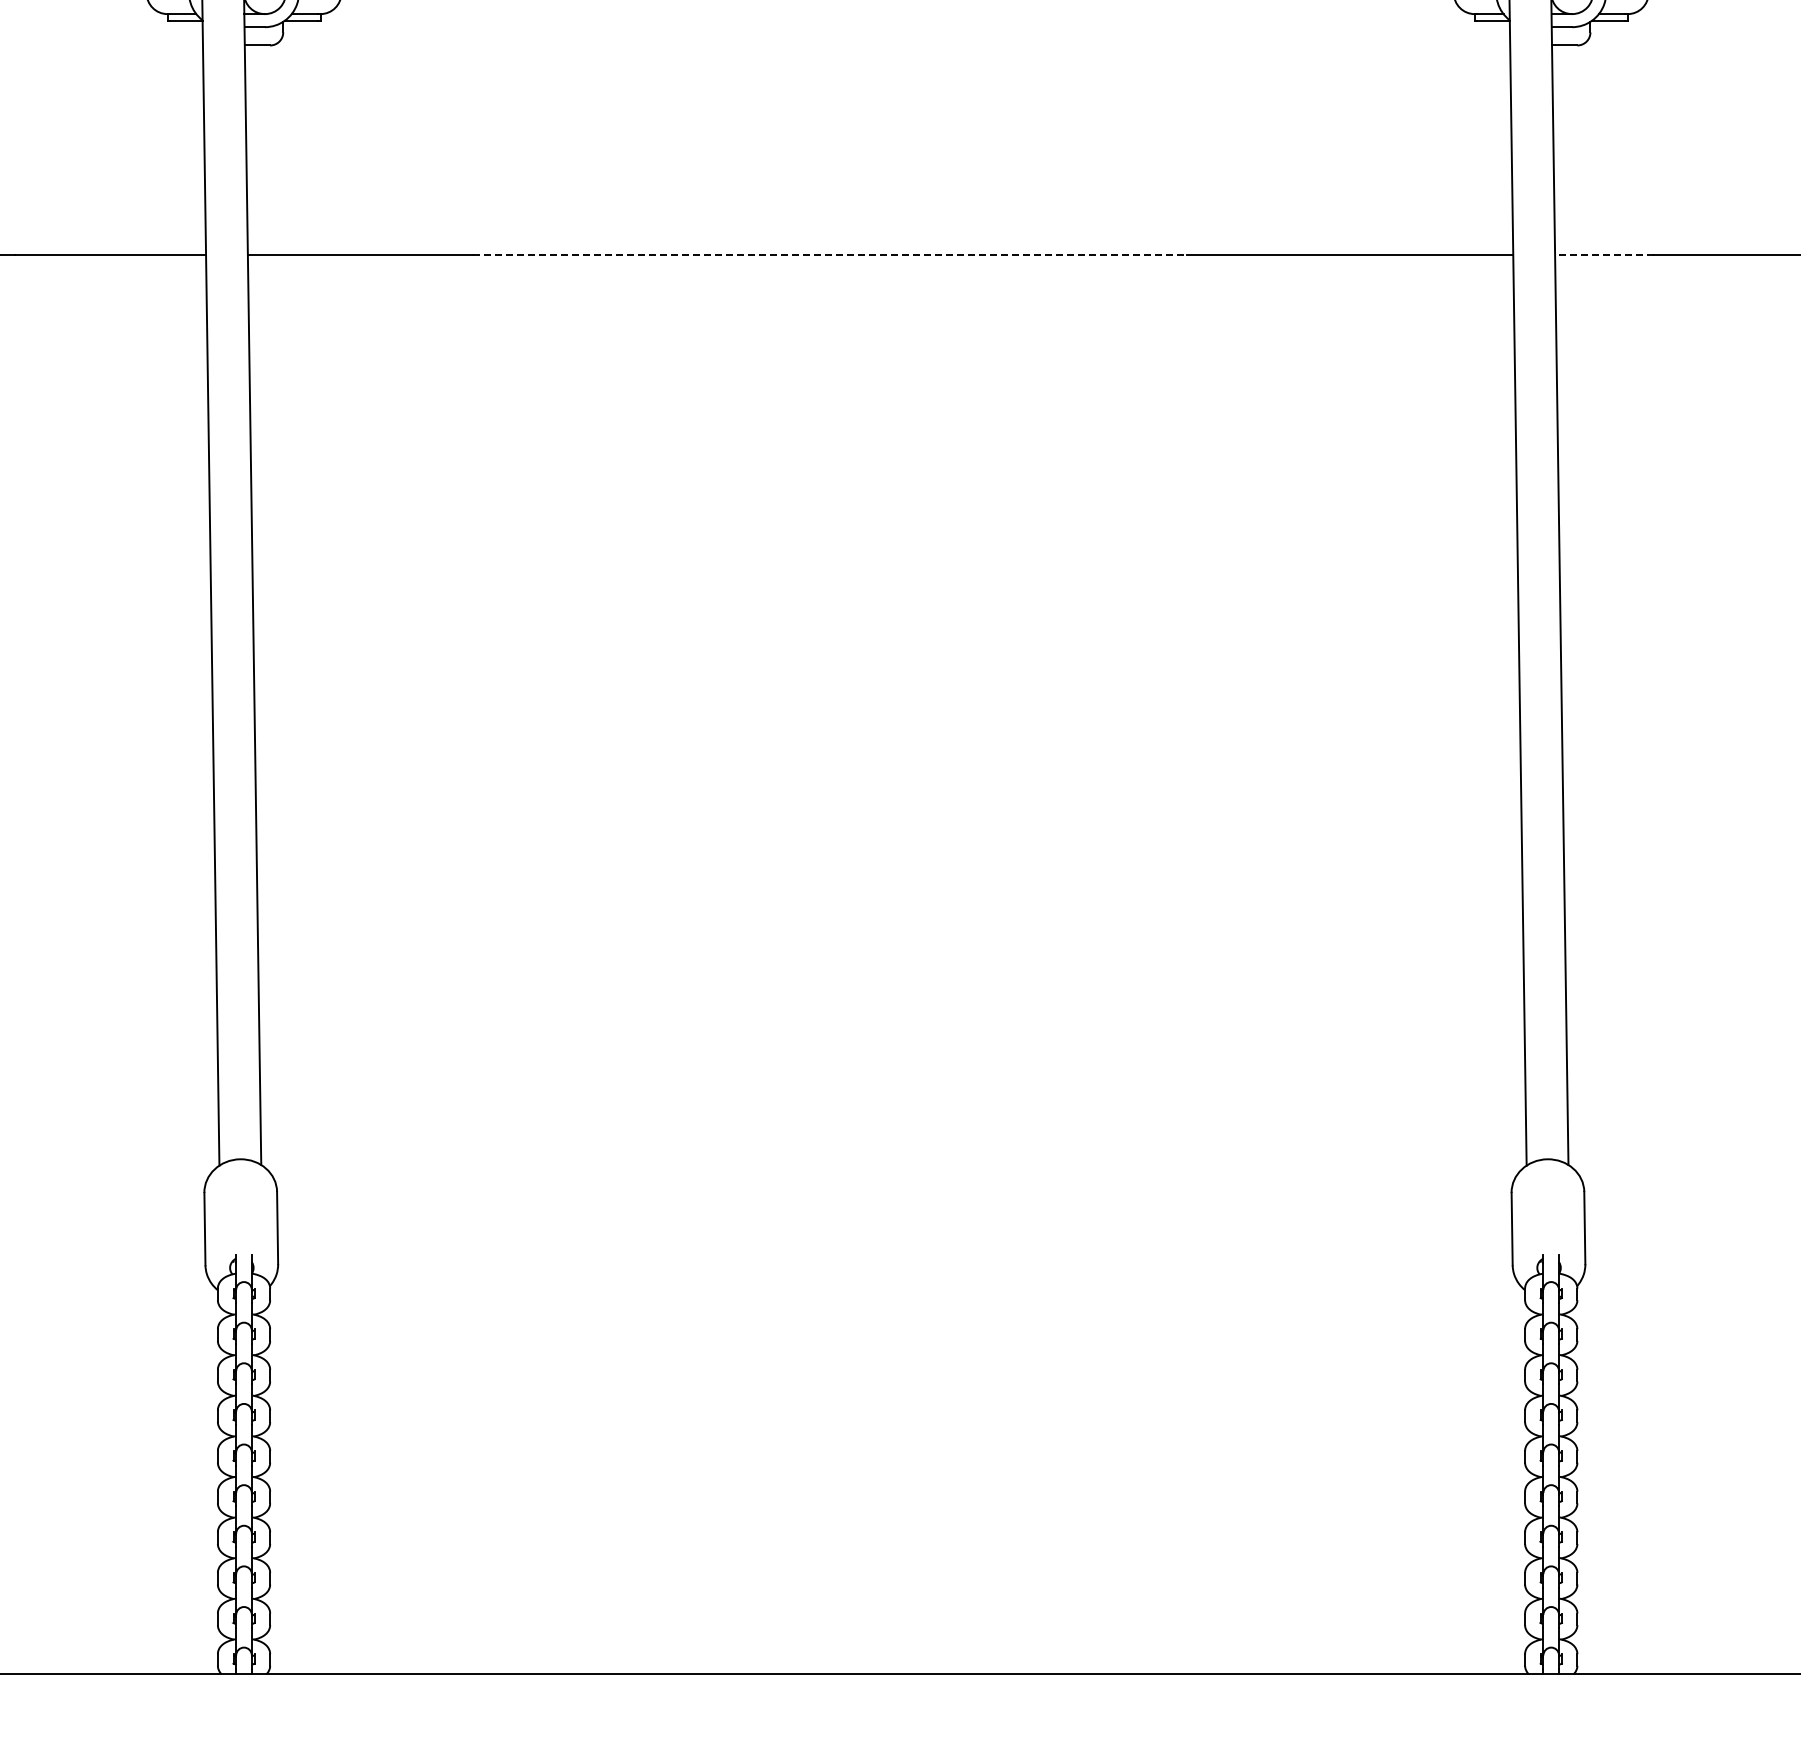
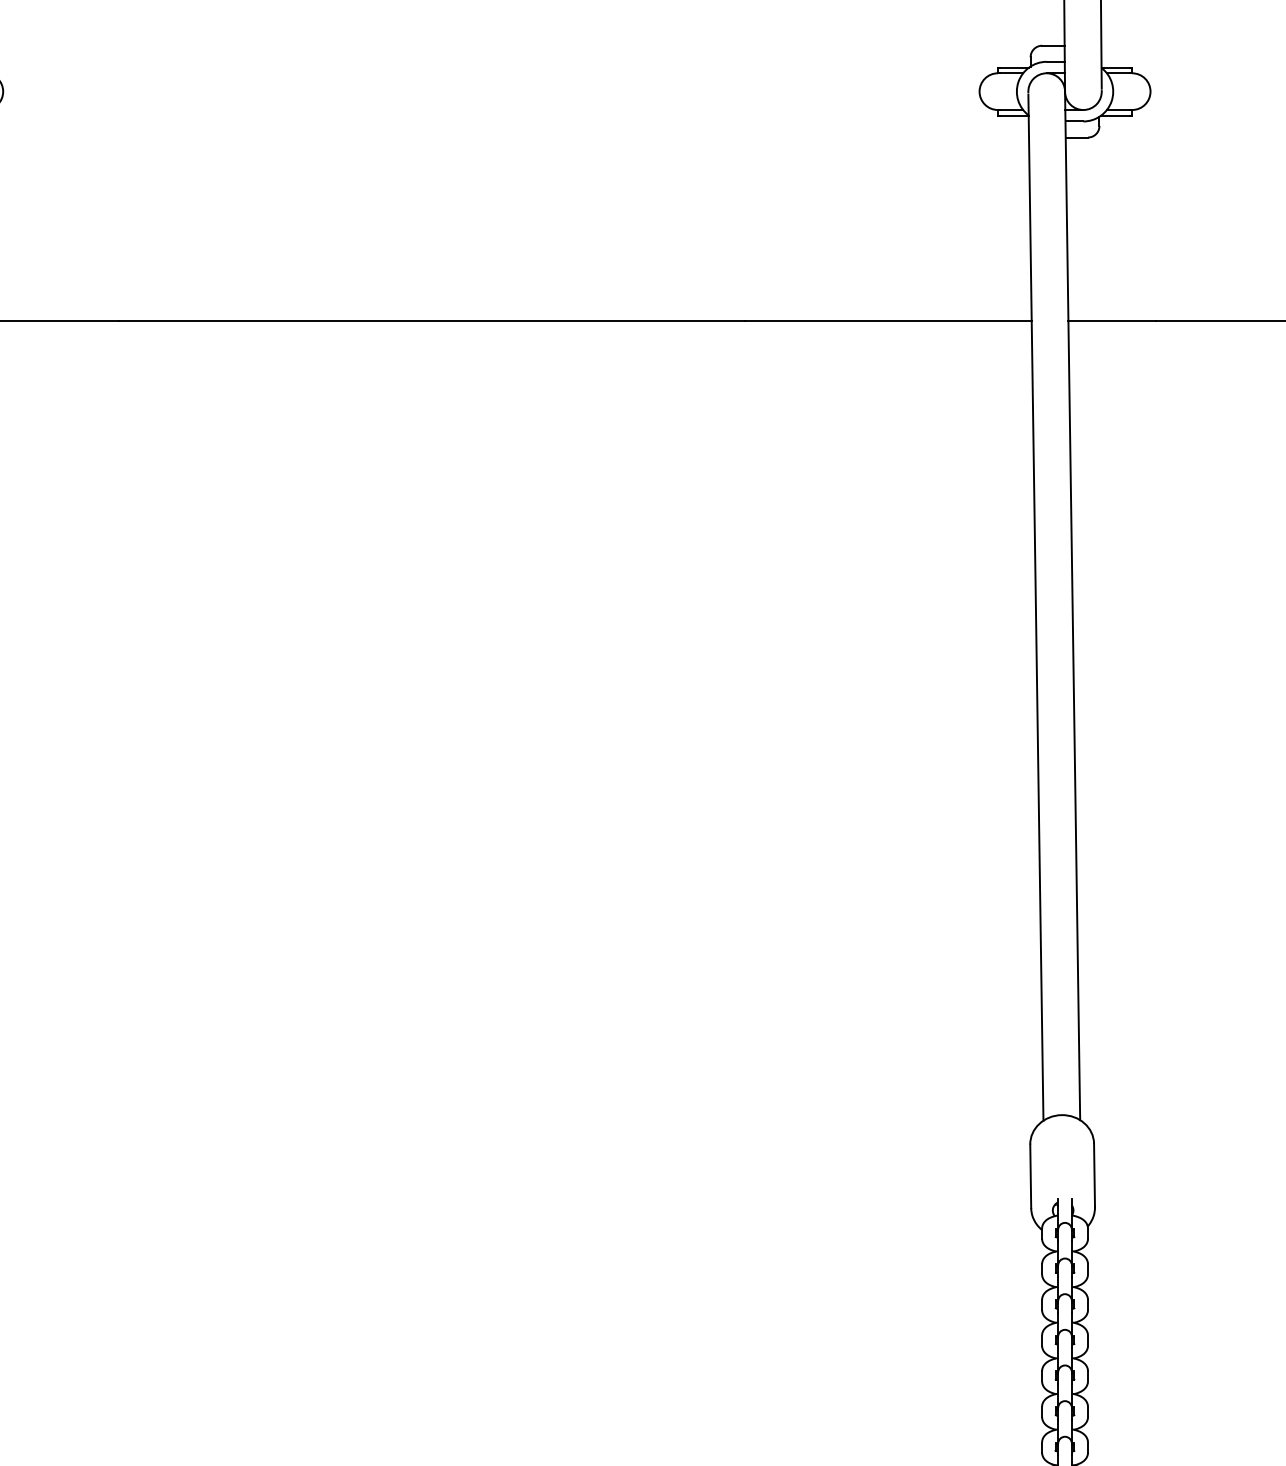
line: (829, 254) -> (431, 320), dashed -> solid
line: (1604, 254) -> (1111, 320), dashed -> solid

